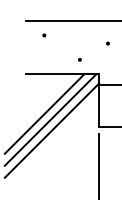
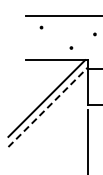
line: (44, 114) -> (41, 93), removed
line: (52, 130) -> (48, 107), solid -> dashed

